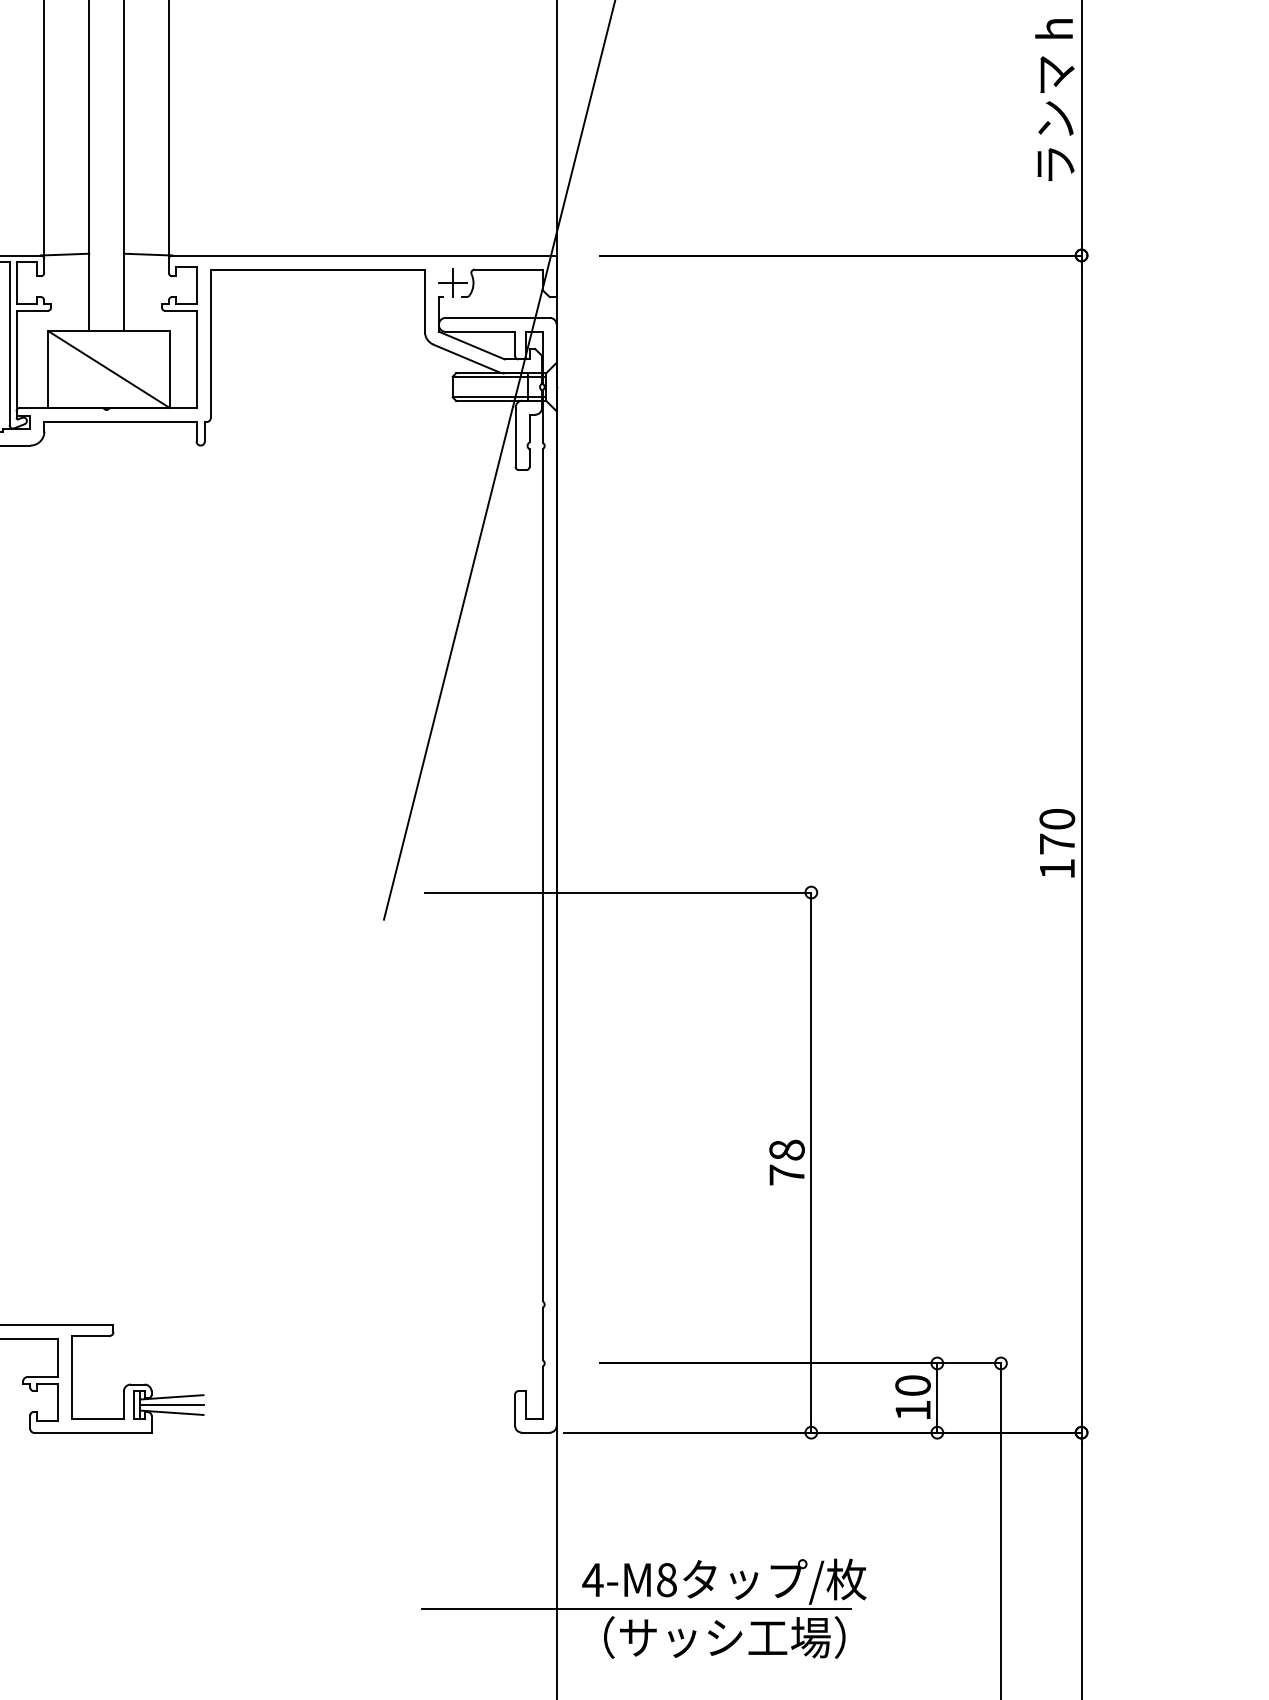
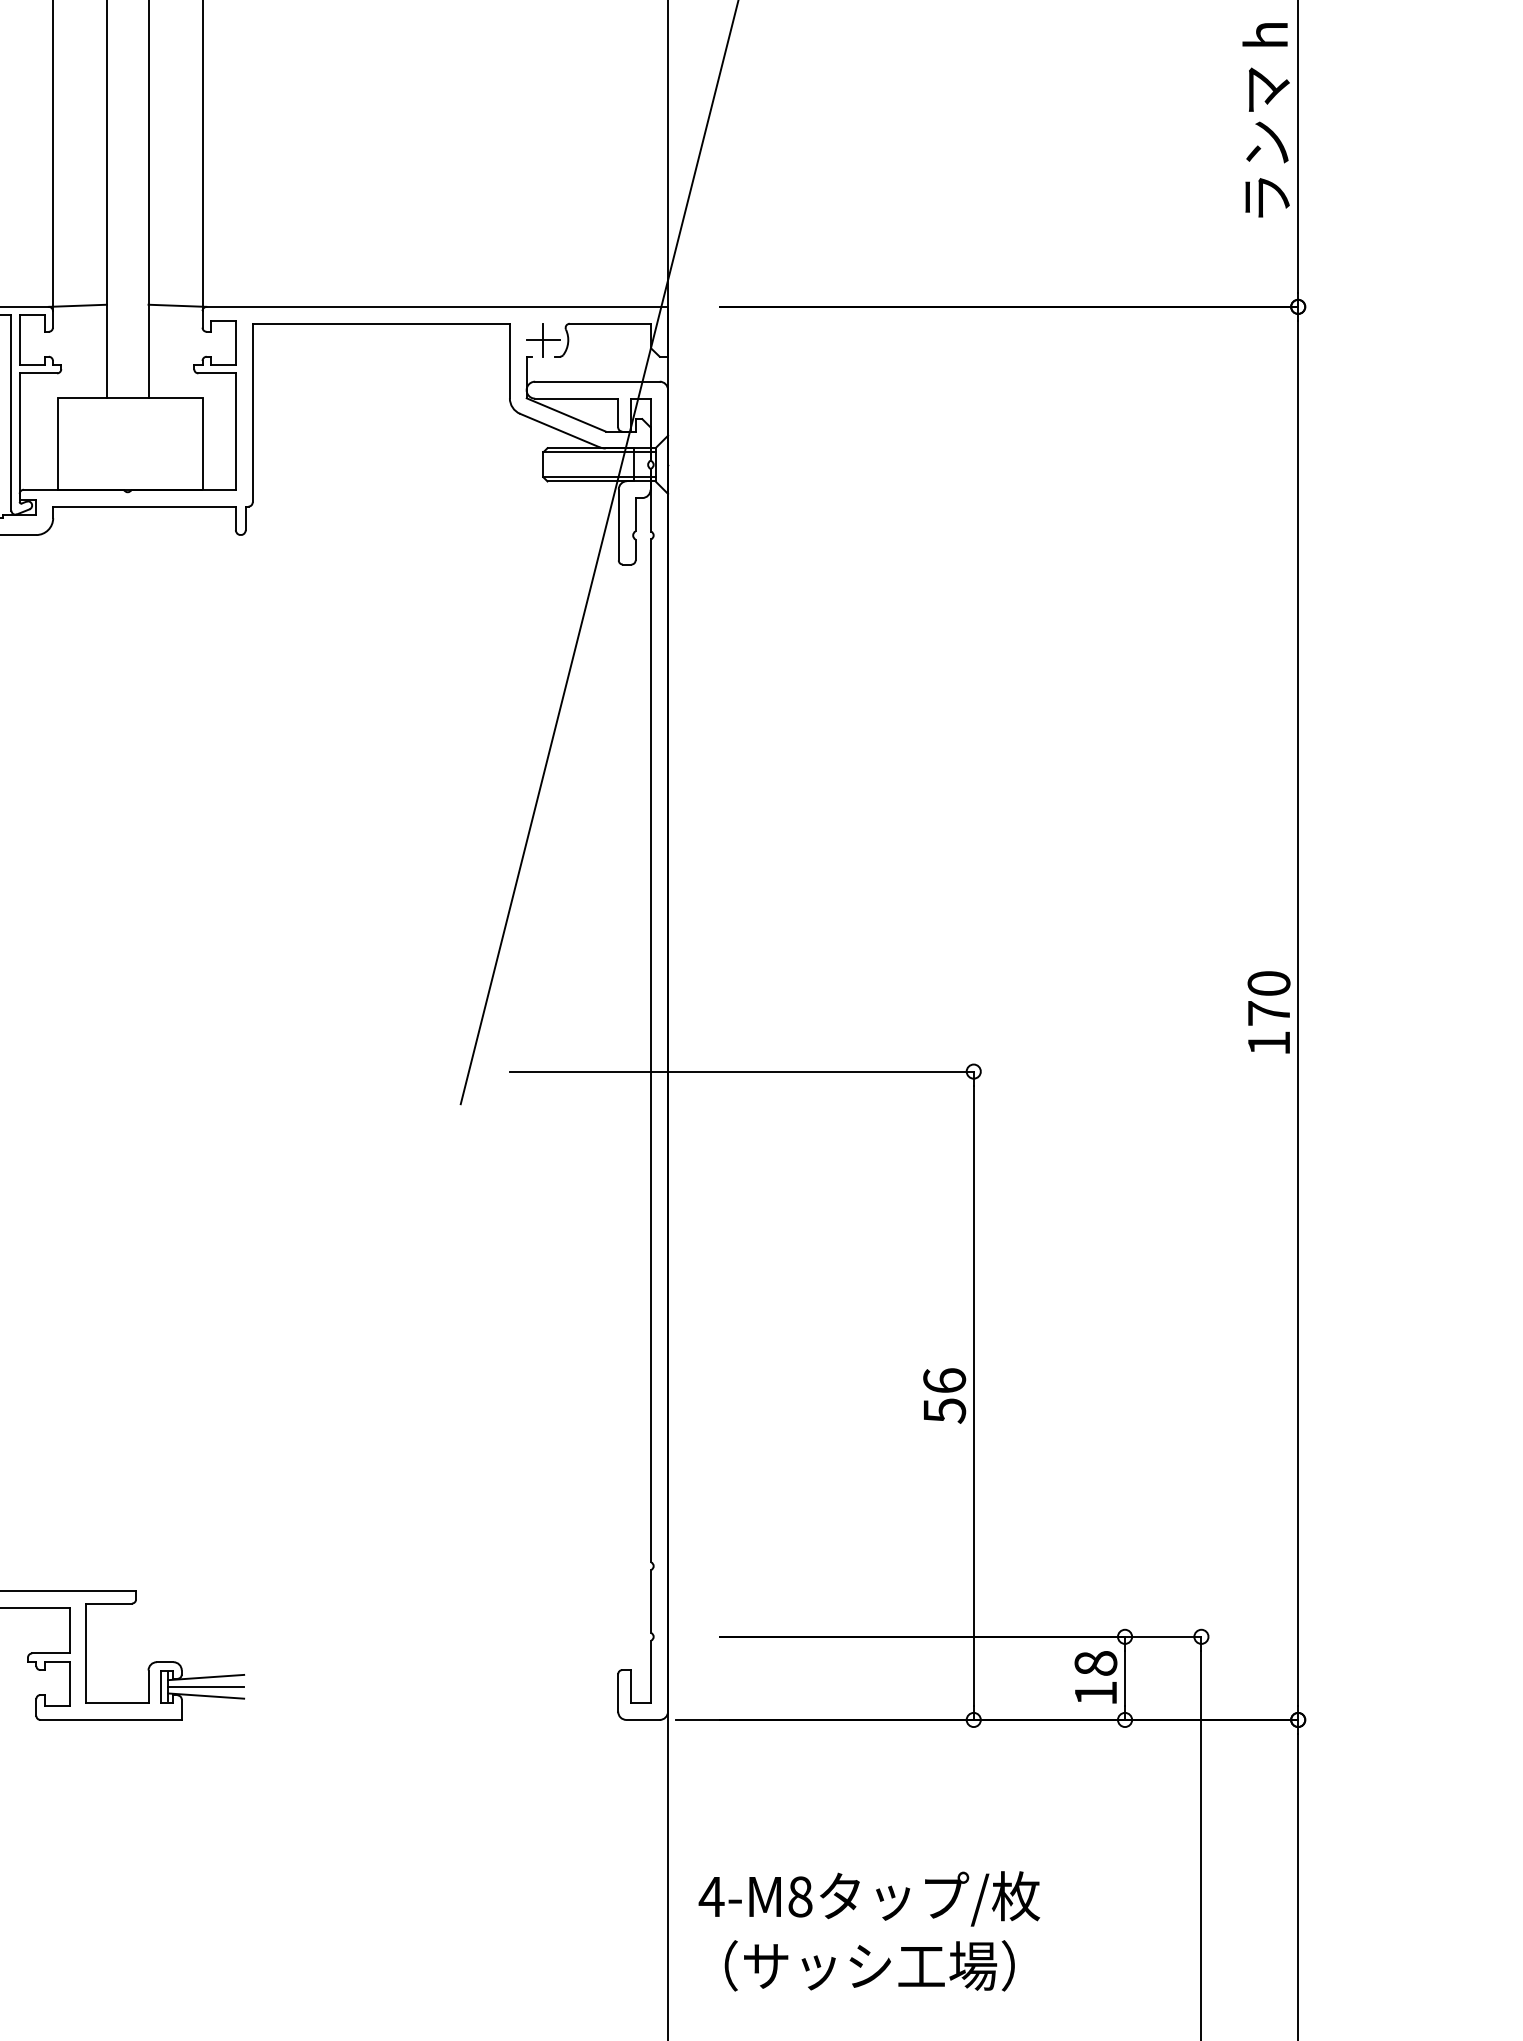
line: (108, 369) -> (130, 443), removed
text: (786, 1162) -> (943, 1395), 78 -> 56
text: (912, 1385) -> (1095, 1663), 10 -> 18
line: (636, 1609) -> (763, 1932), removed

